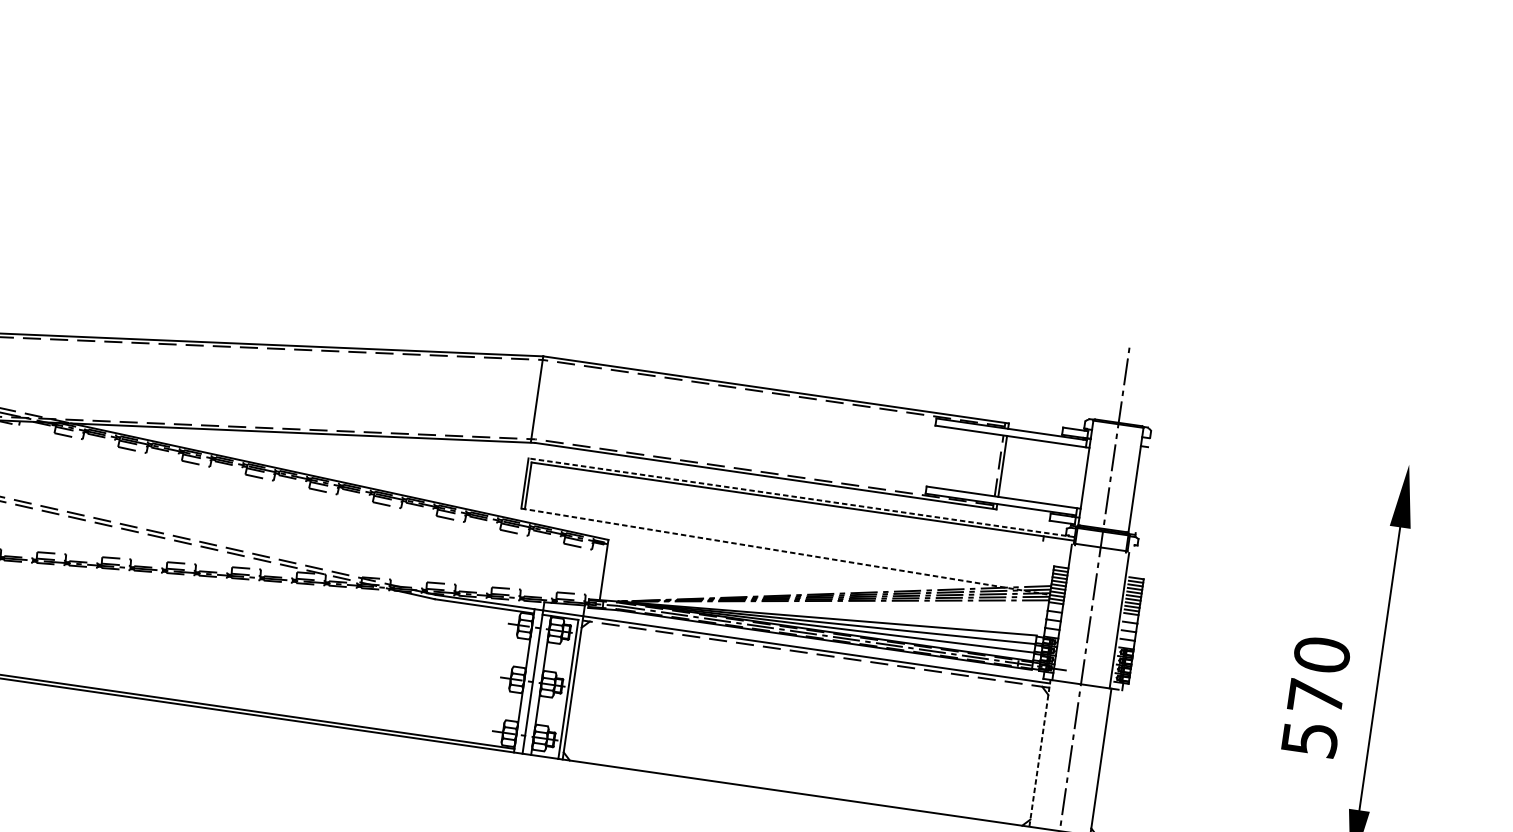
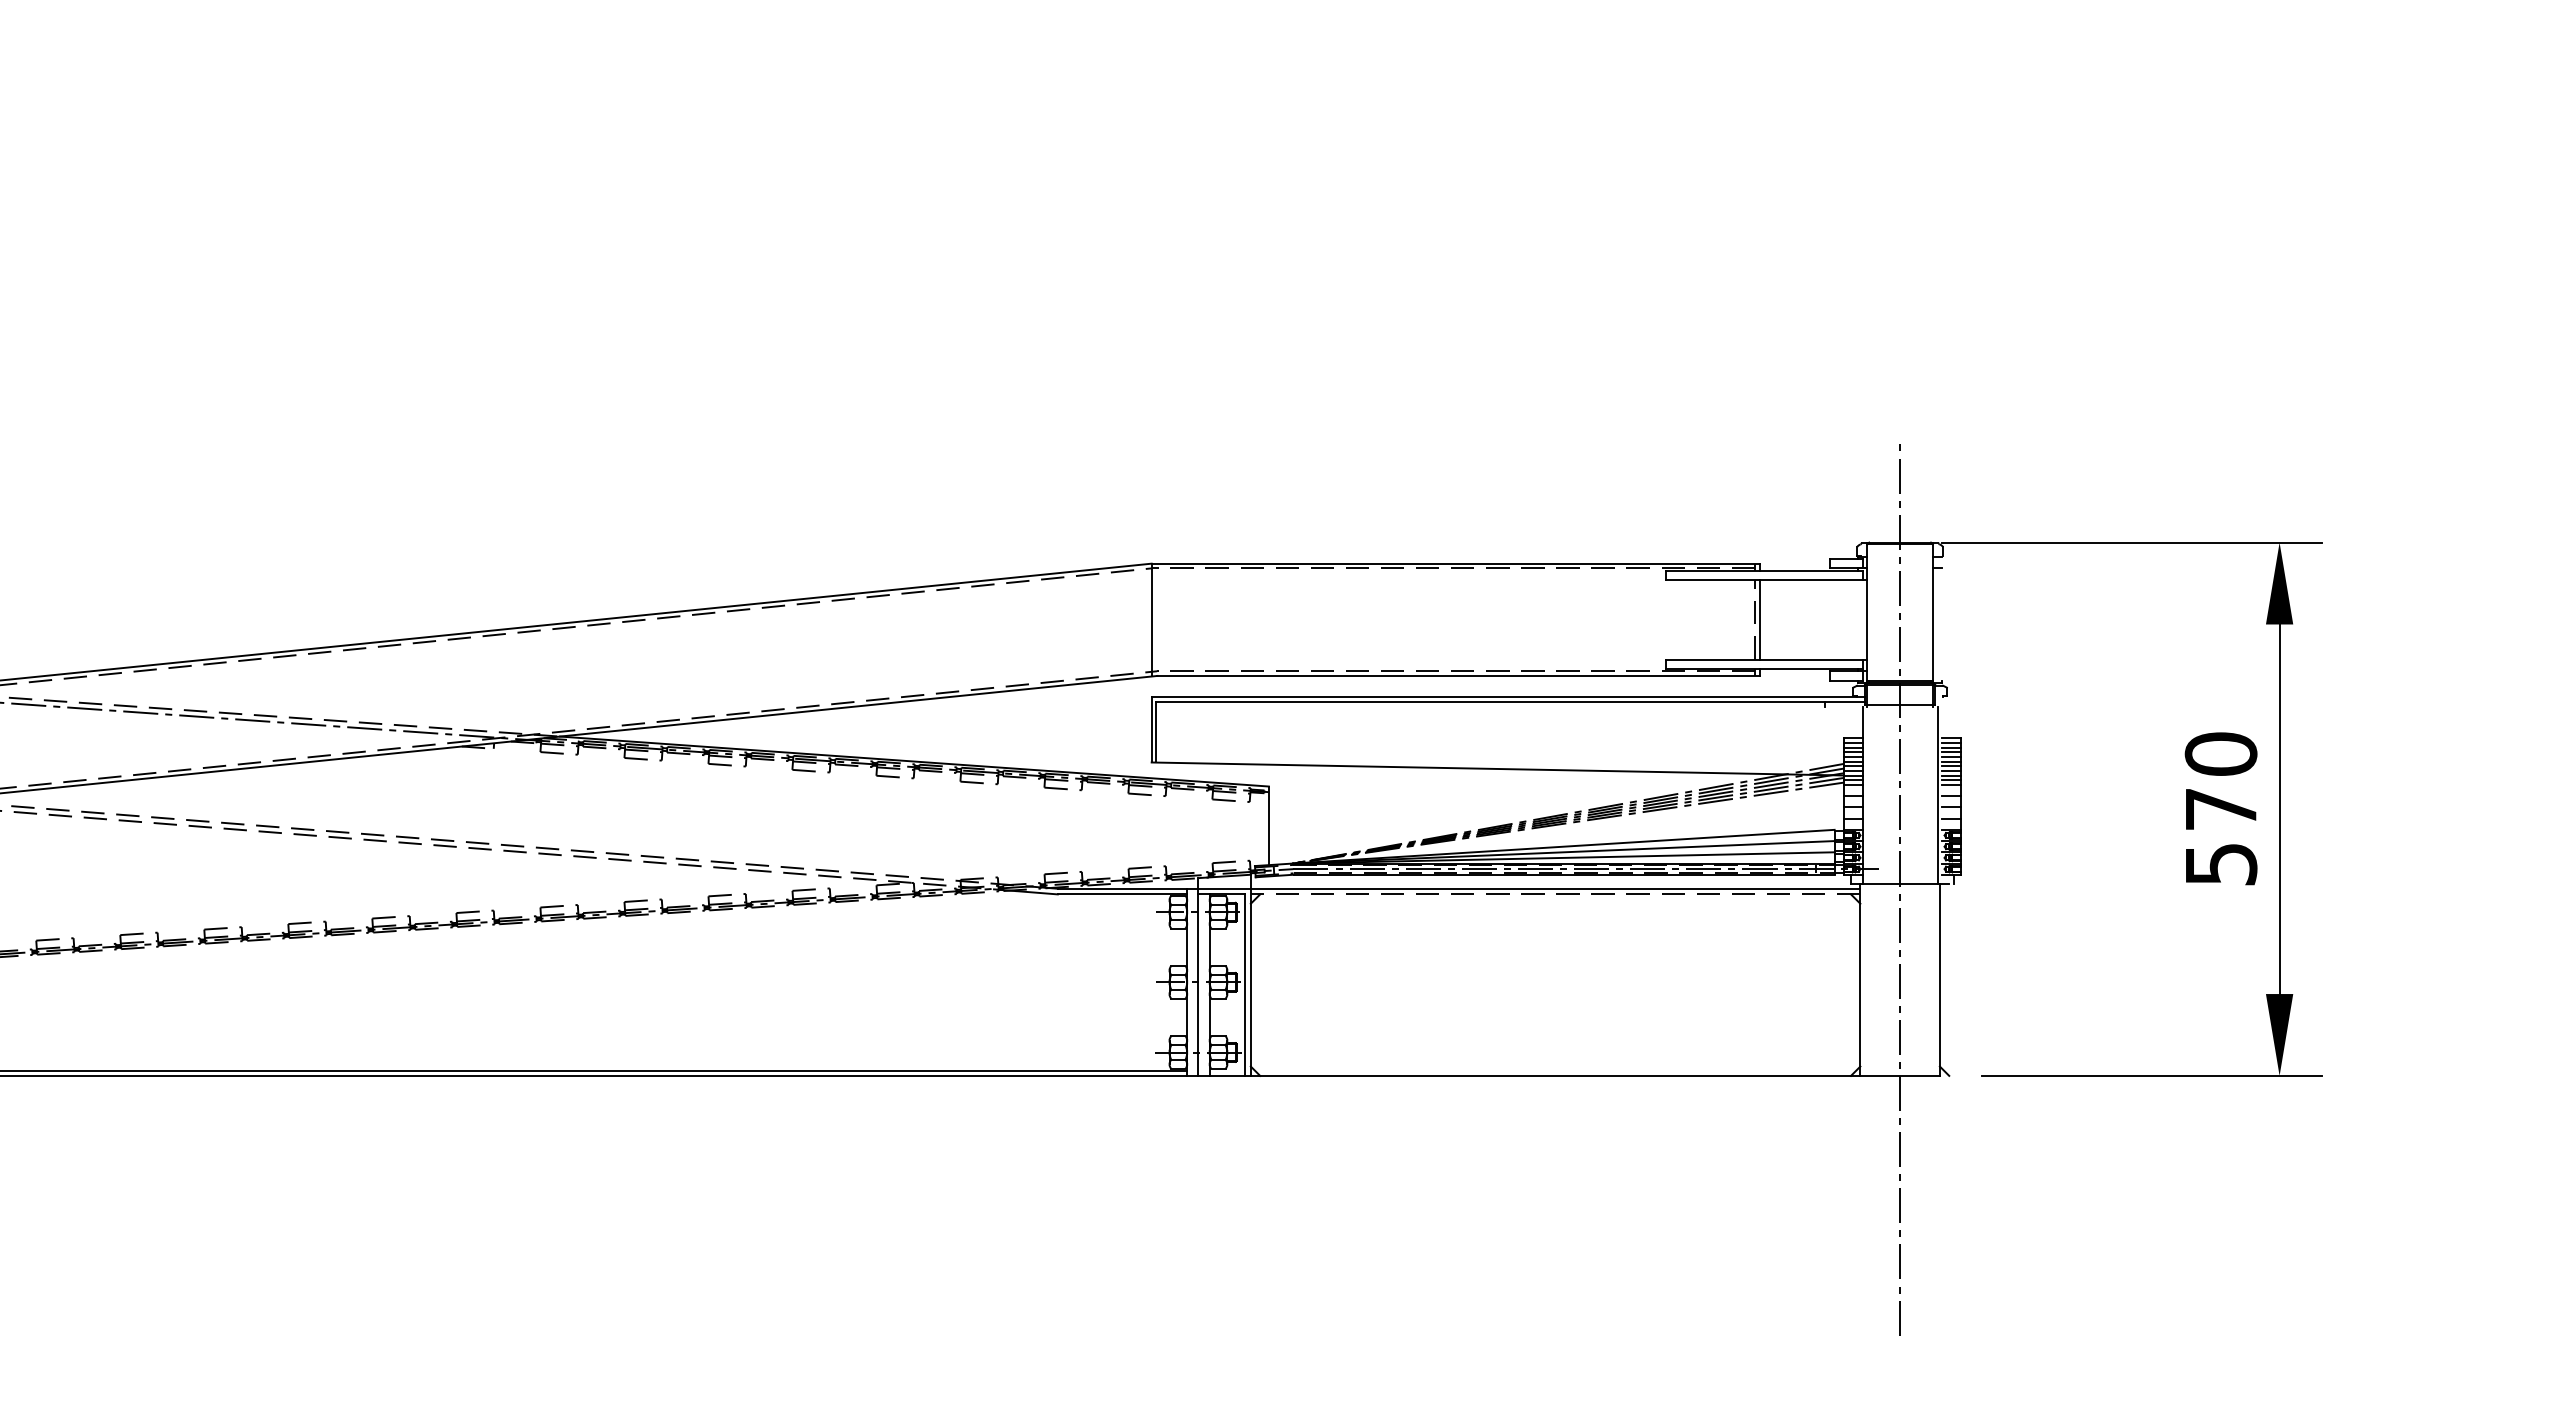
line: (1295, 448) -> (2131, 542), added
line: (801, 497) -> (1508, 696), dashed -> solid
line: (786, 552) -> (1498, 769), dashed -> solid
text: (1315, 696) -> (2220, 808), moved
line: (1040, 753) -> (1860, 980), dashed -> solid

